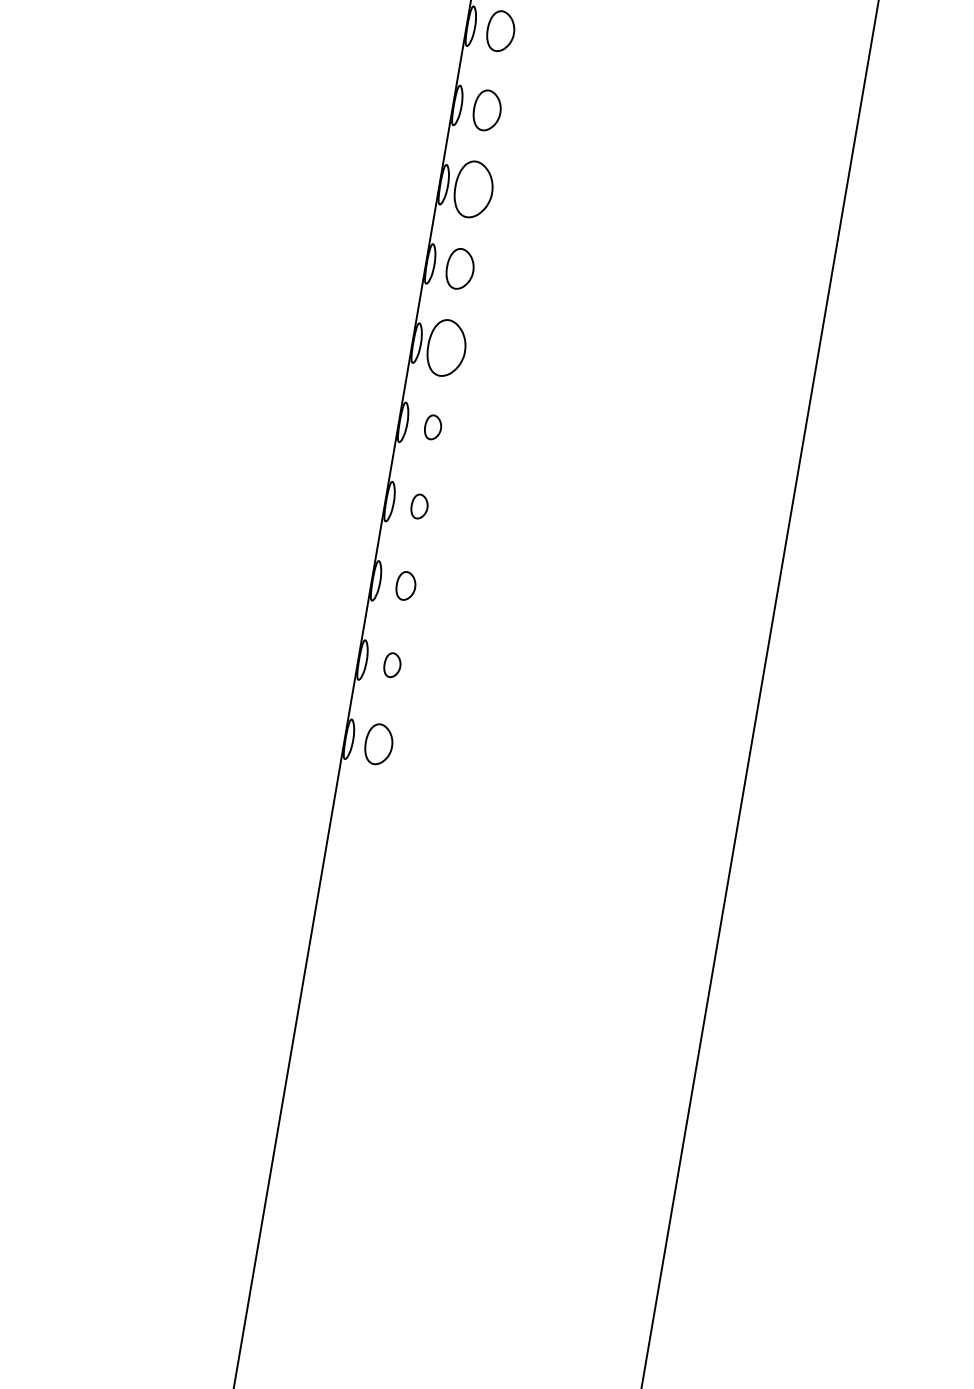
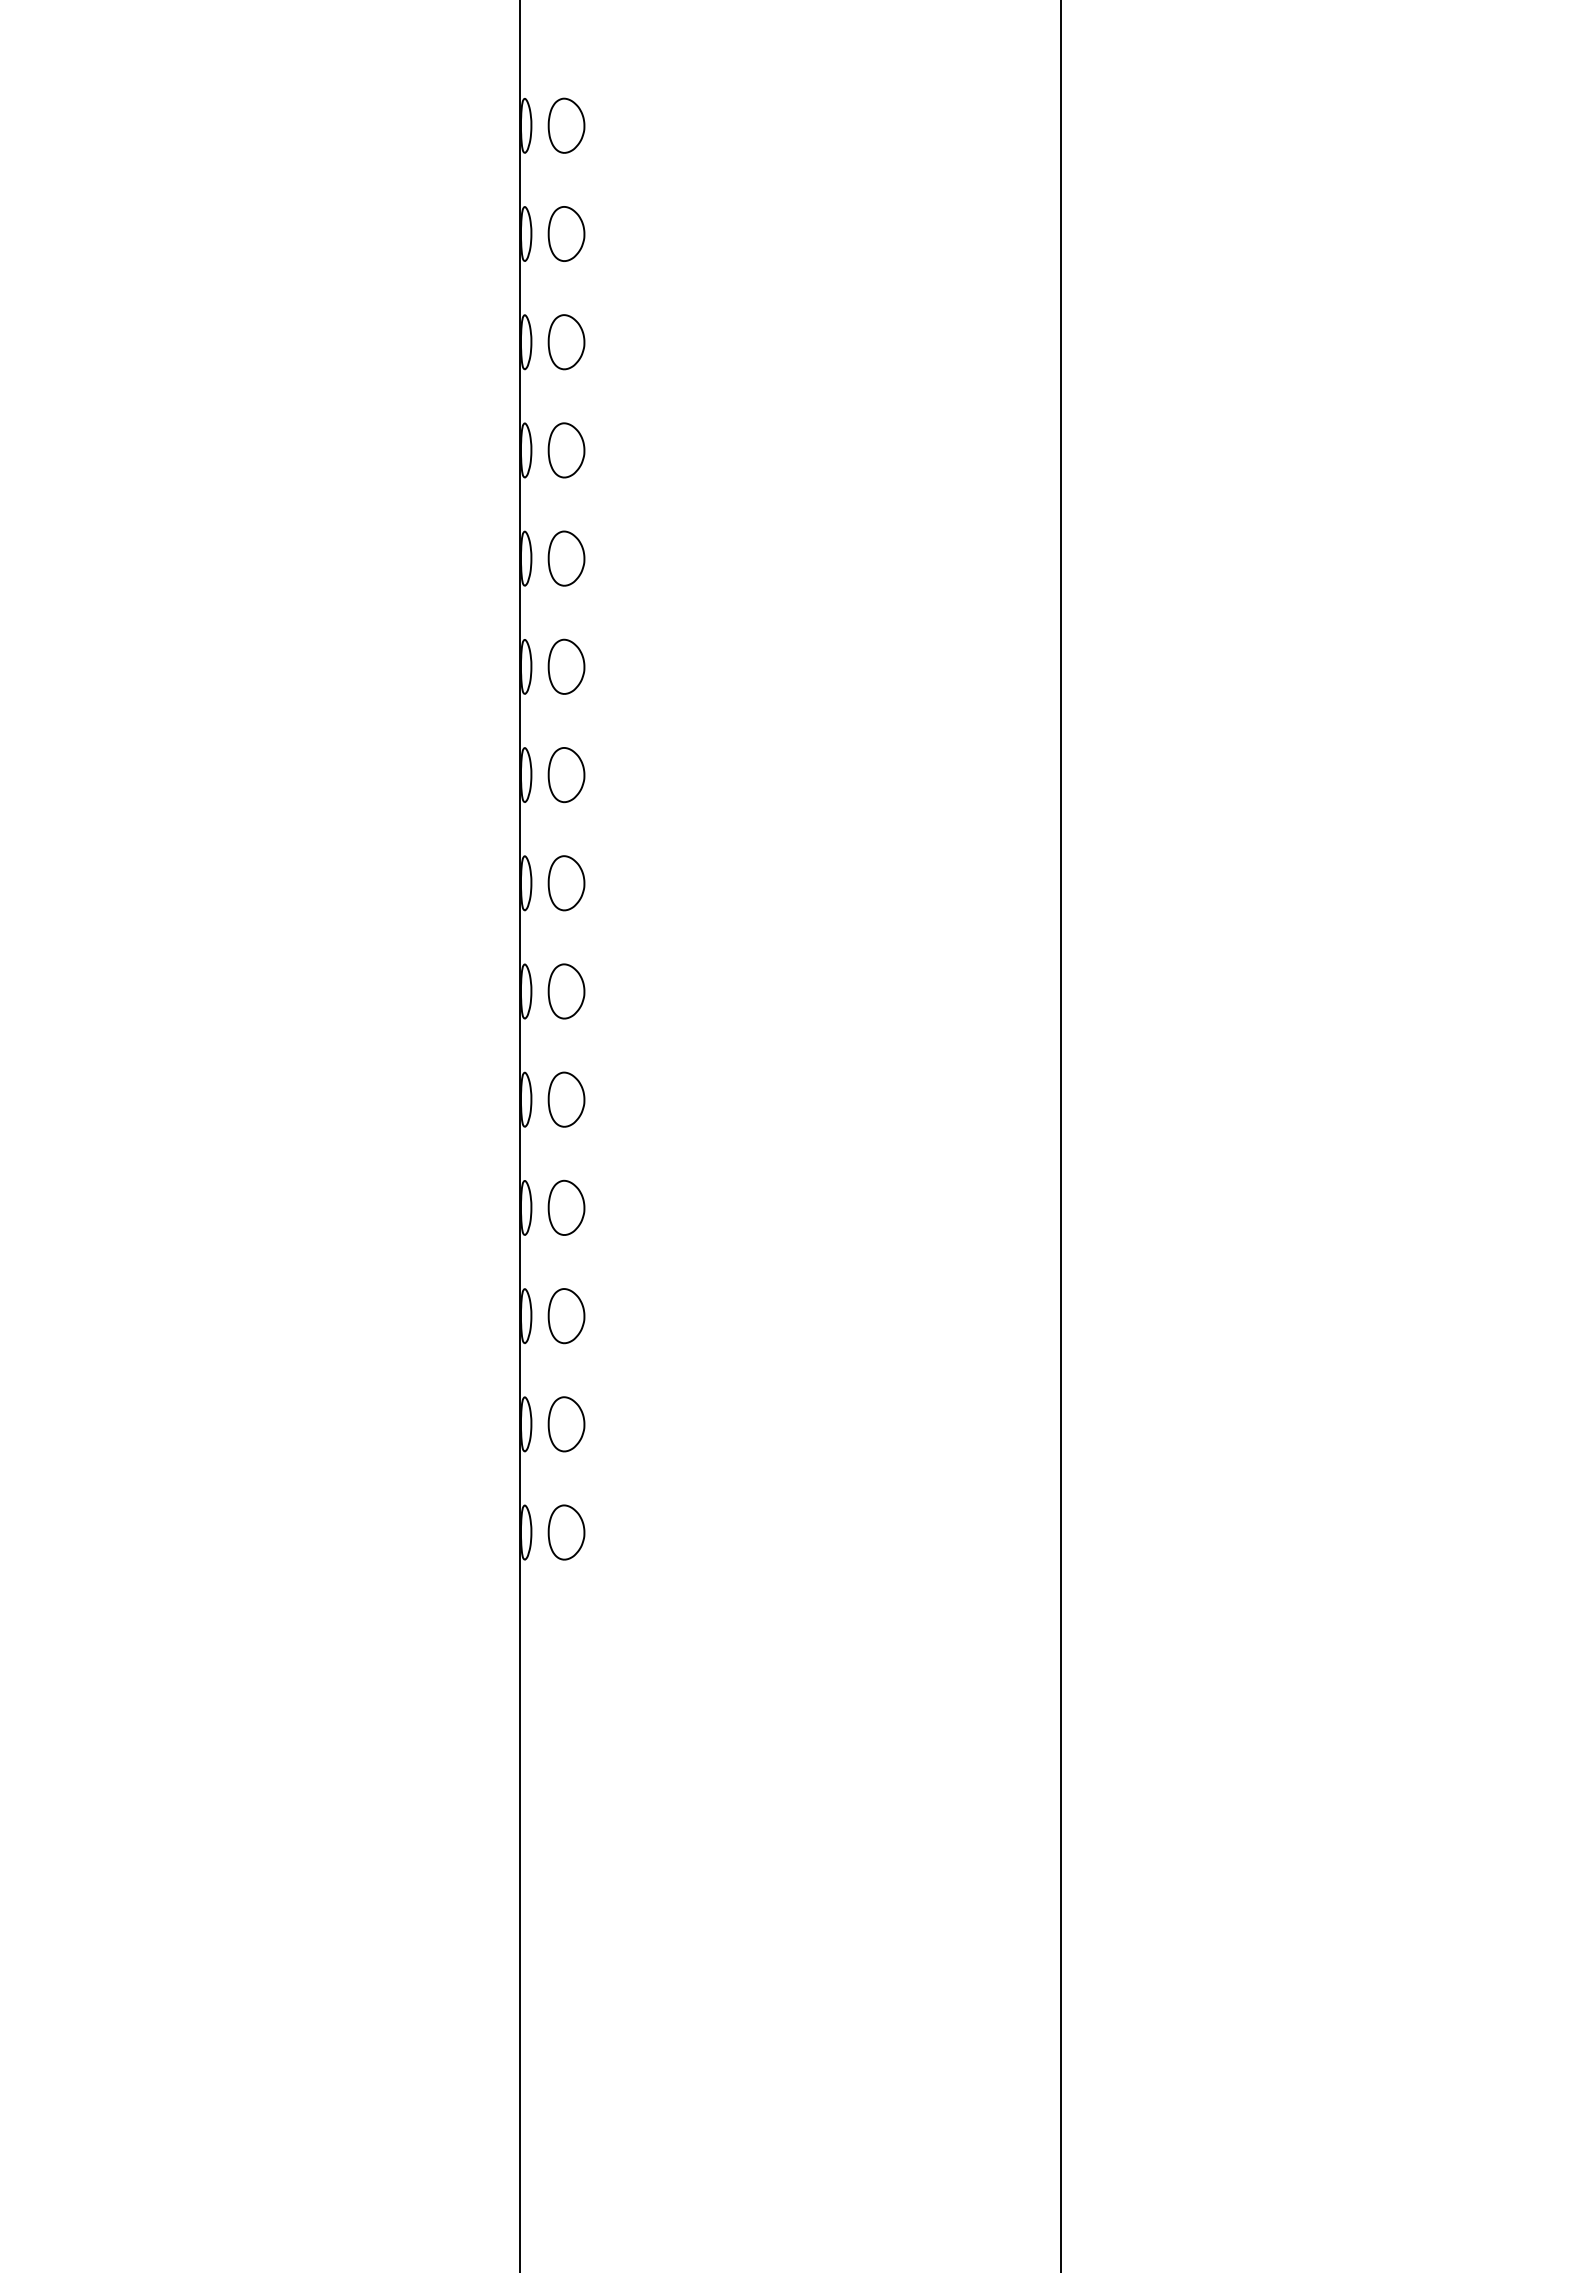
part: (473, 190) -> (566, 775), size x0.71
part: (446, 348) -> (566, 991), size x0.71
part: (433, 427) -> (566, 1099), size x1.67
part: (419, 506) -> (566, 1207), size x1.67
part: (405, 586) -> (566, 1316), size x1.43
part: (392, 665) -> (566, 1424), size x1.67

